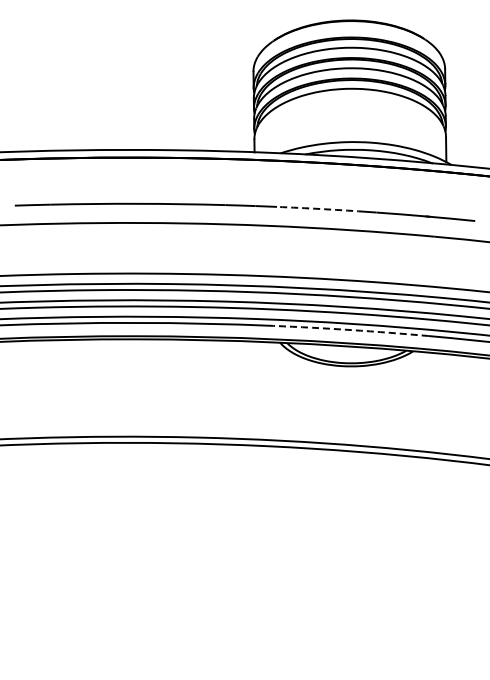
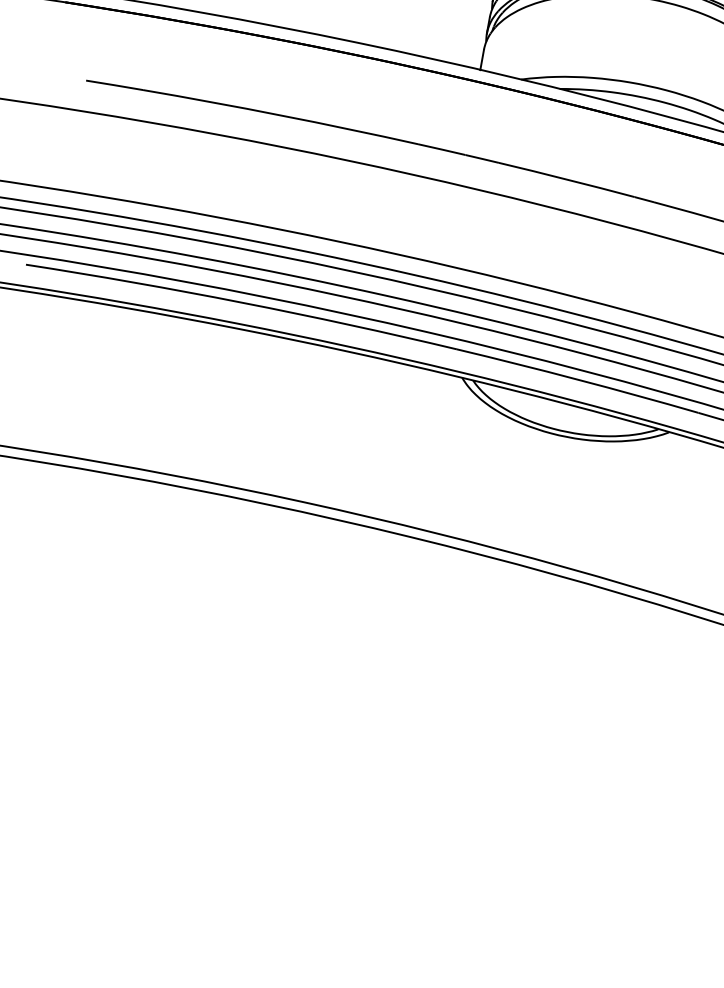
arc: (320, 209) -> (566, 180), dashed -> solid
arc: (351, 330) -> (578, 380), dashed -> solid

